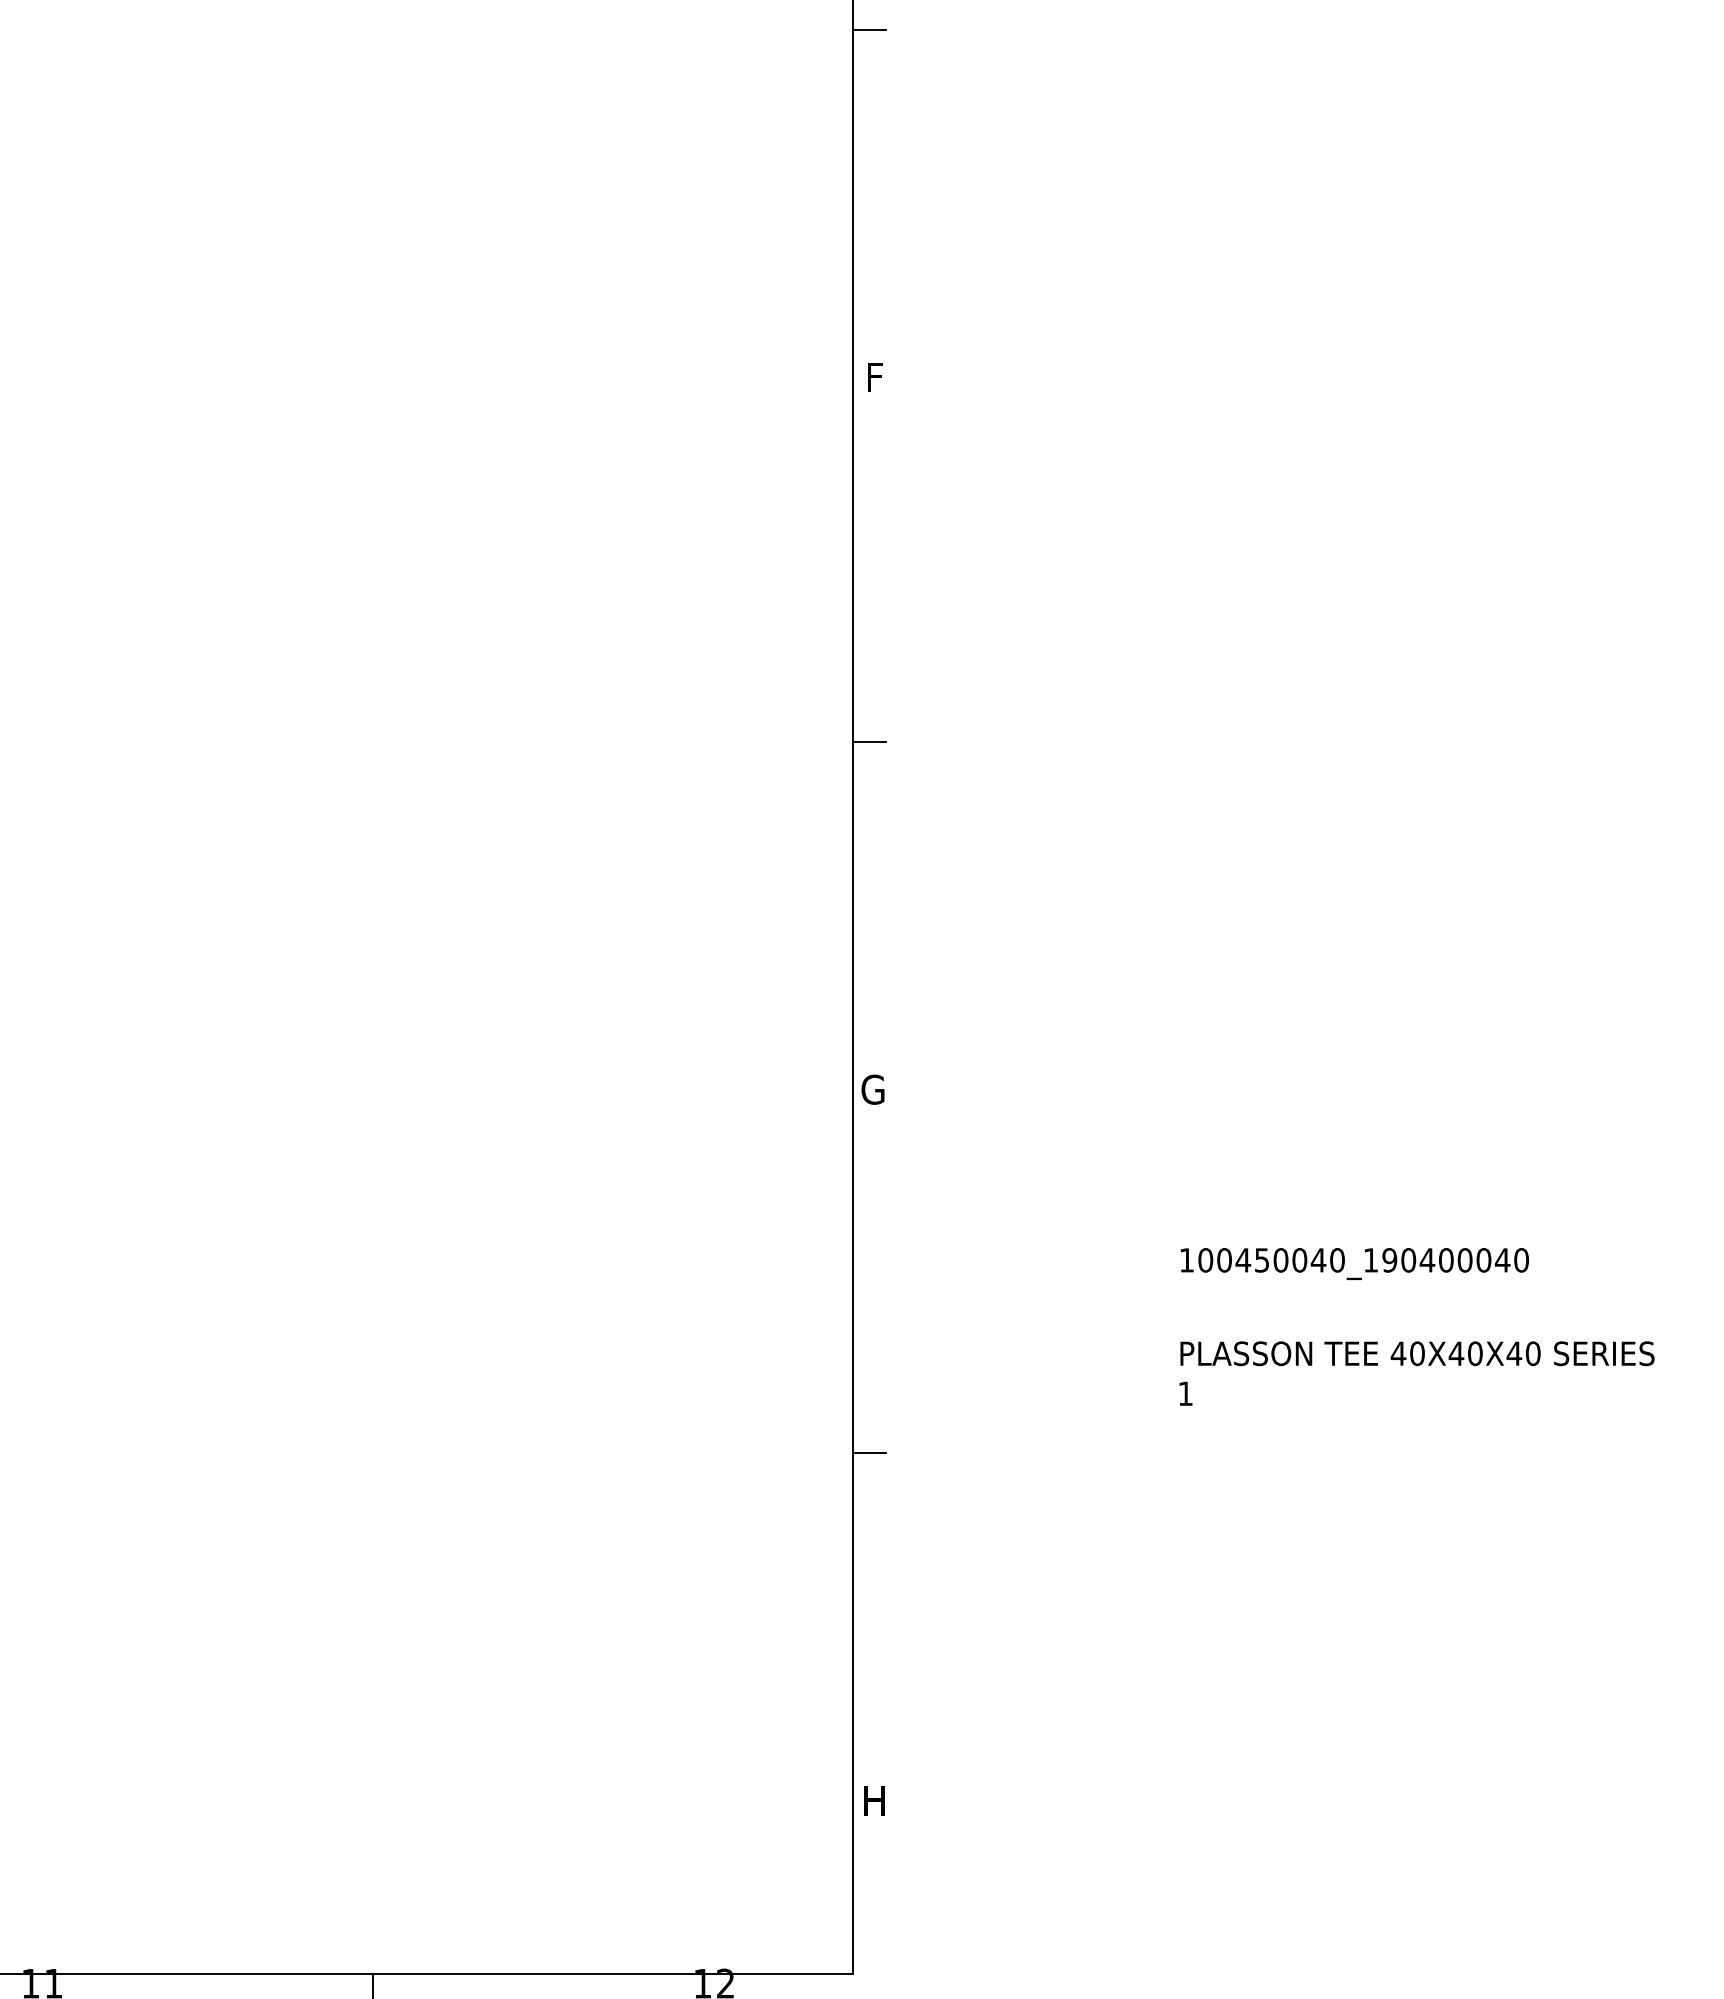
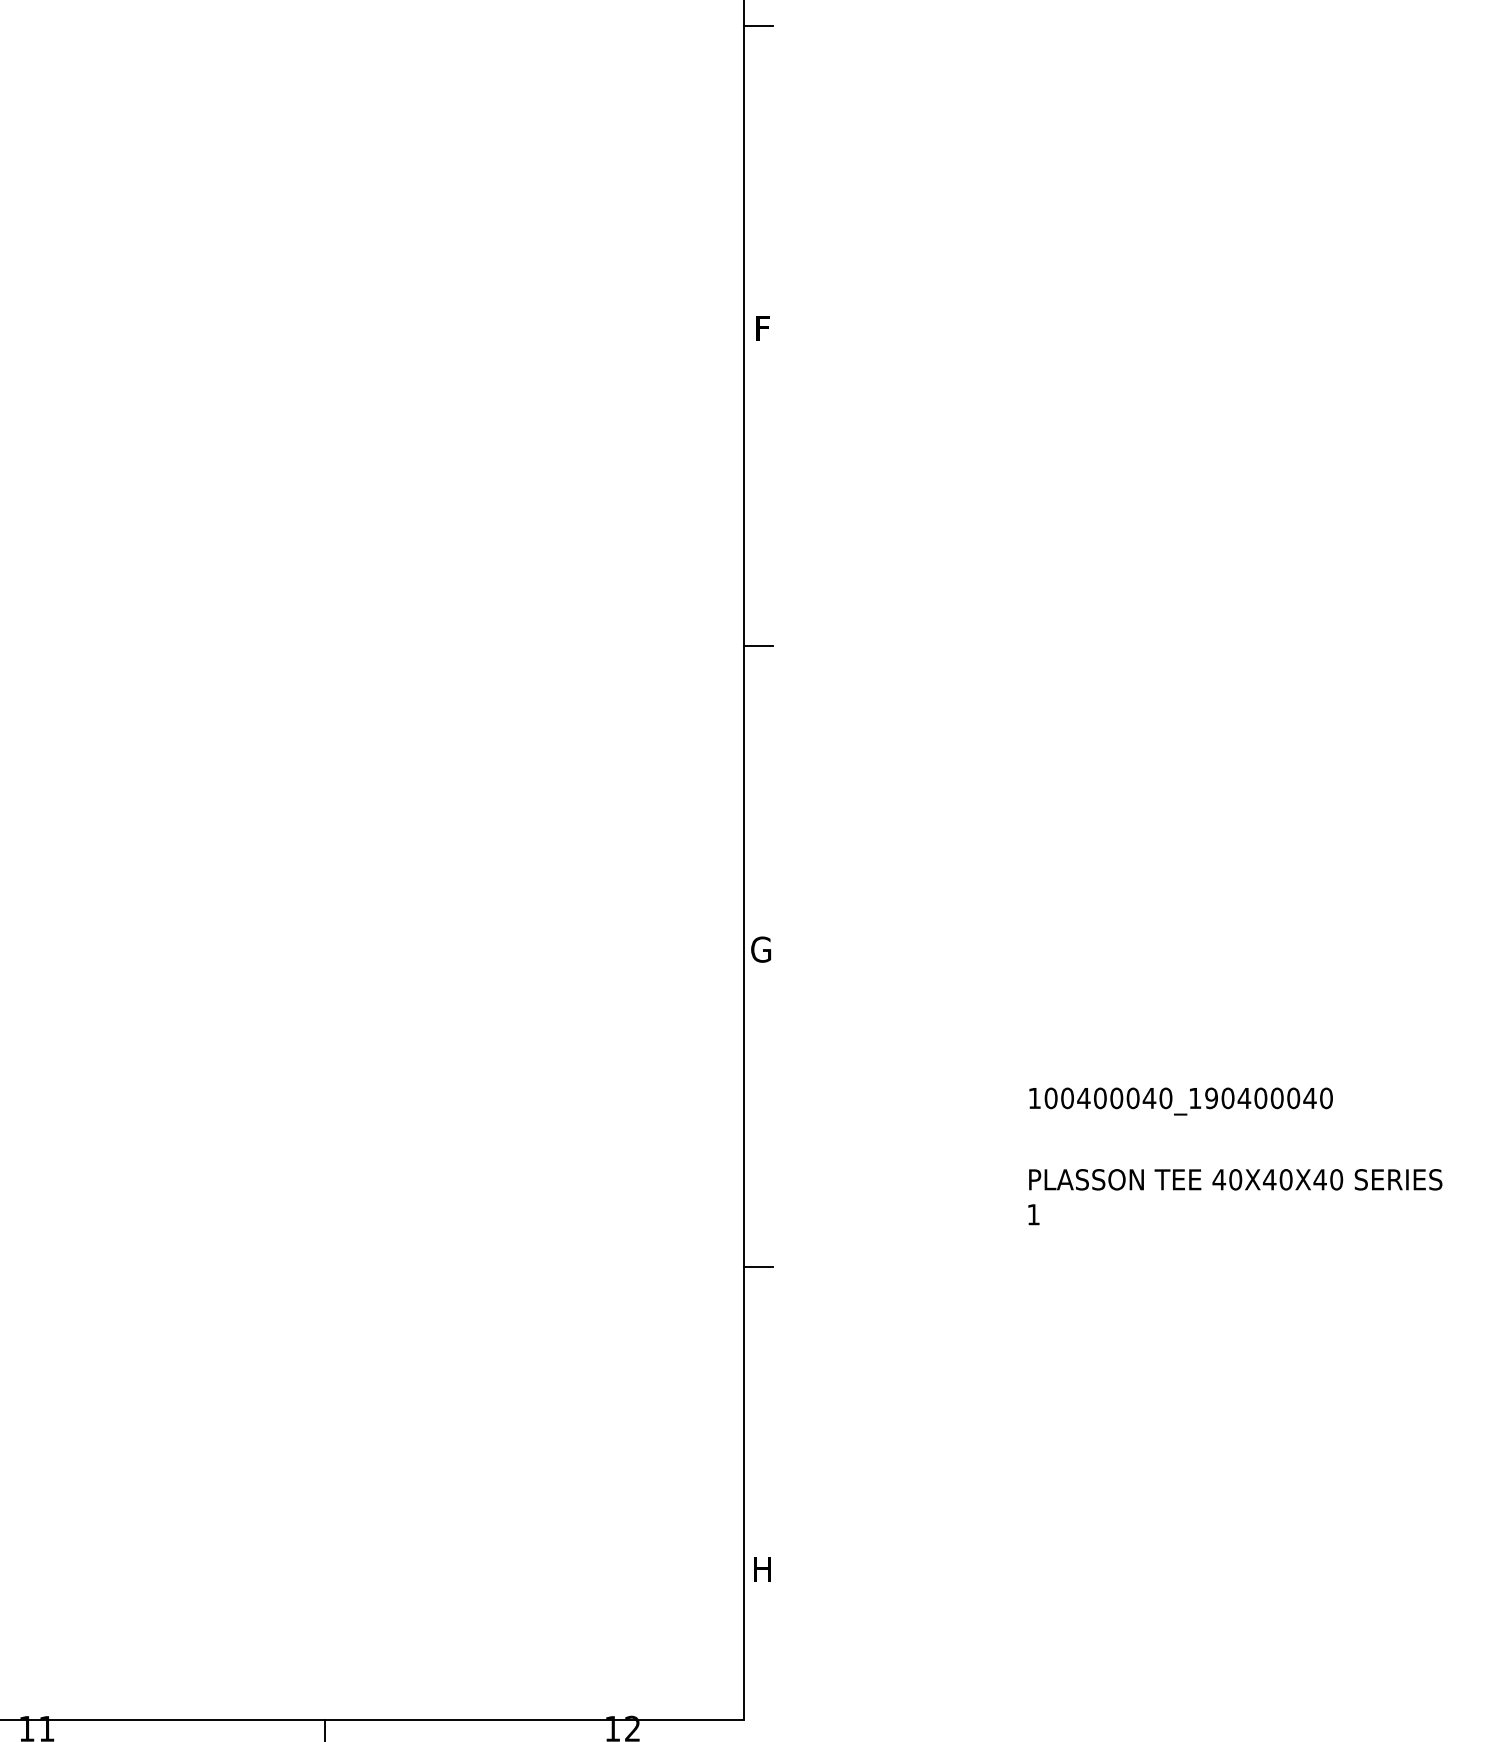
text: (1261, 1260) -> (1099, 1098), 100450040_190400040 -> 100400040_190400040

